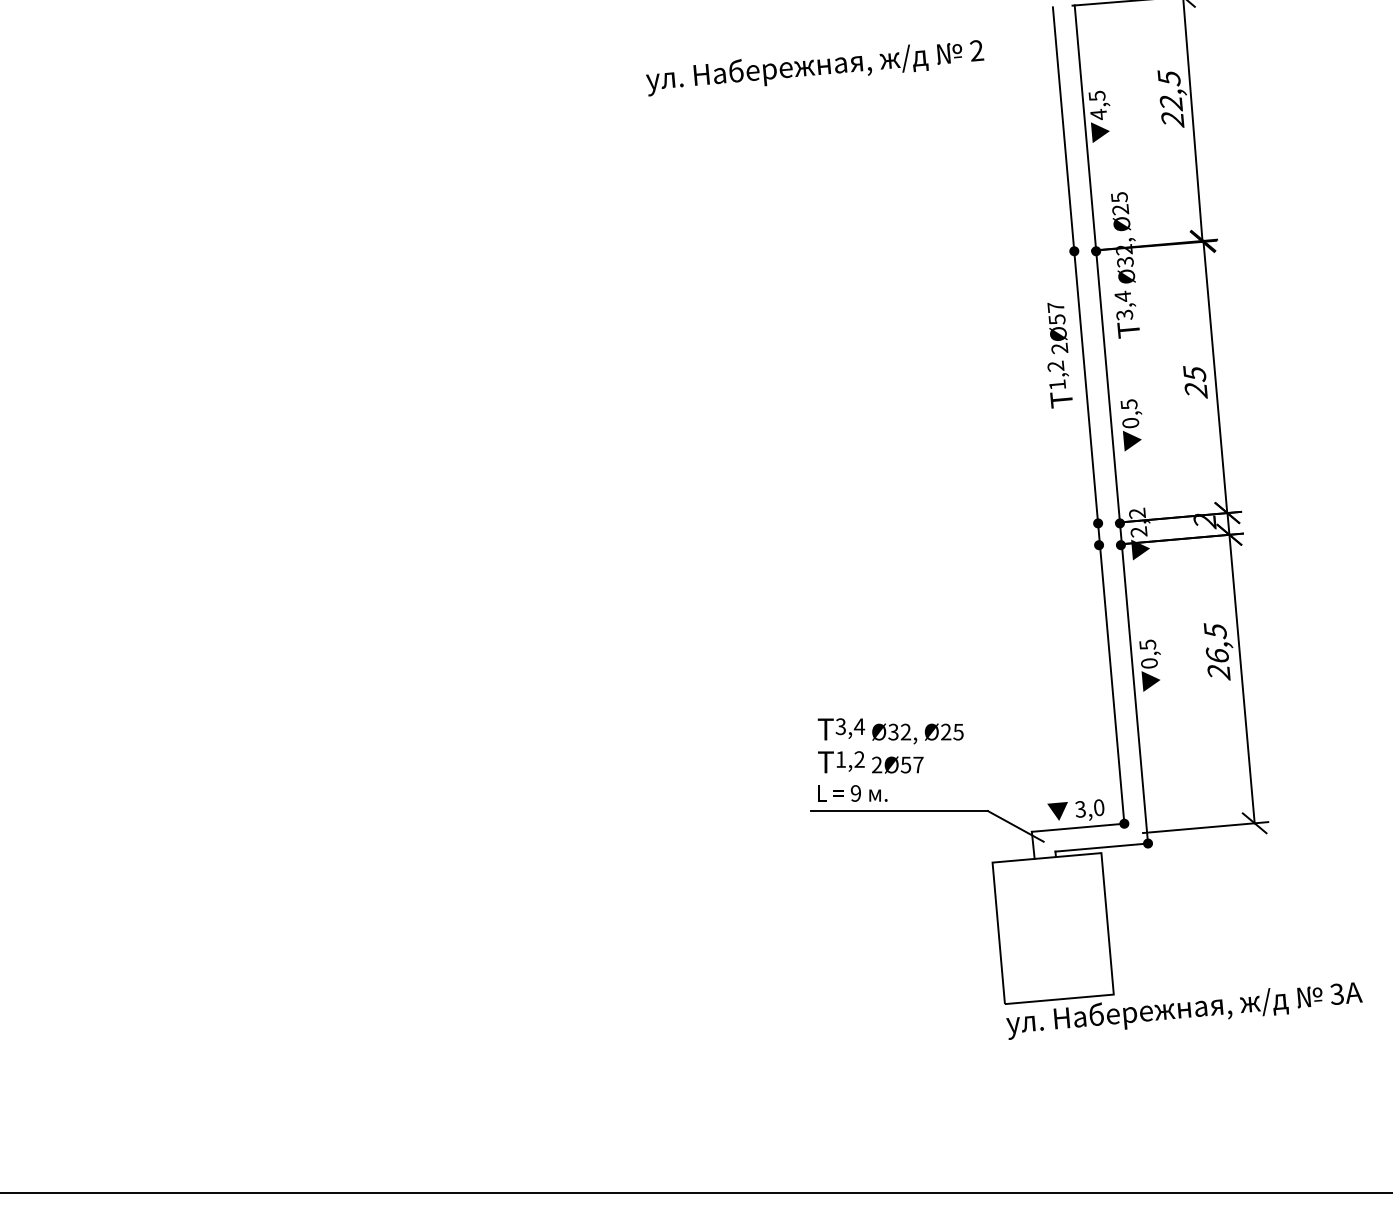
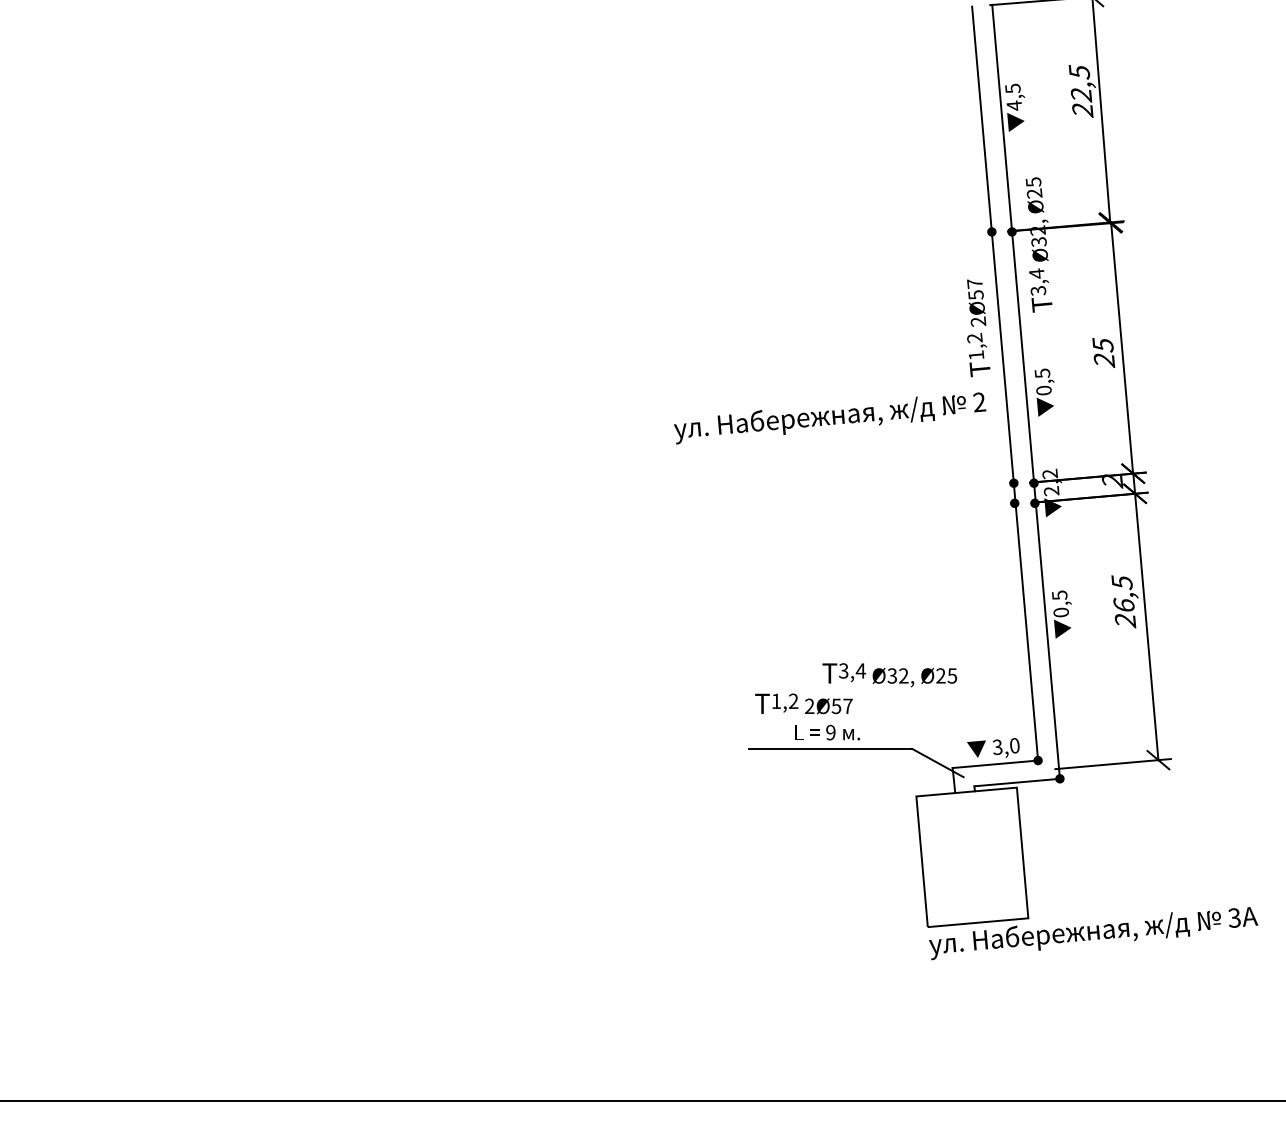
text: (815, 68) -> (830, 418), moved
text: (890, 731) -> (889, 675), moved
text: (852, 793) -> (827, 732), moved

